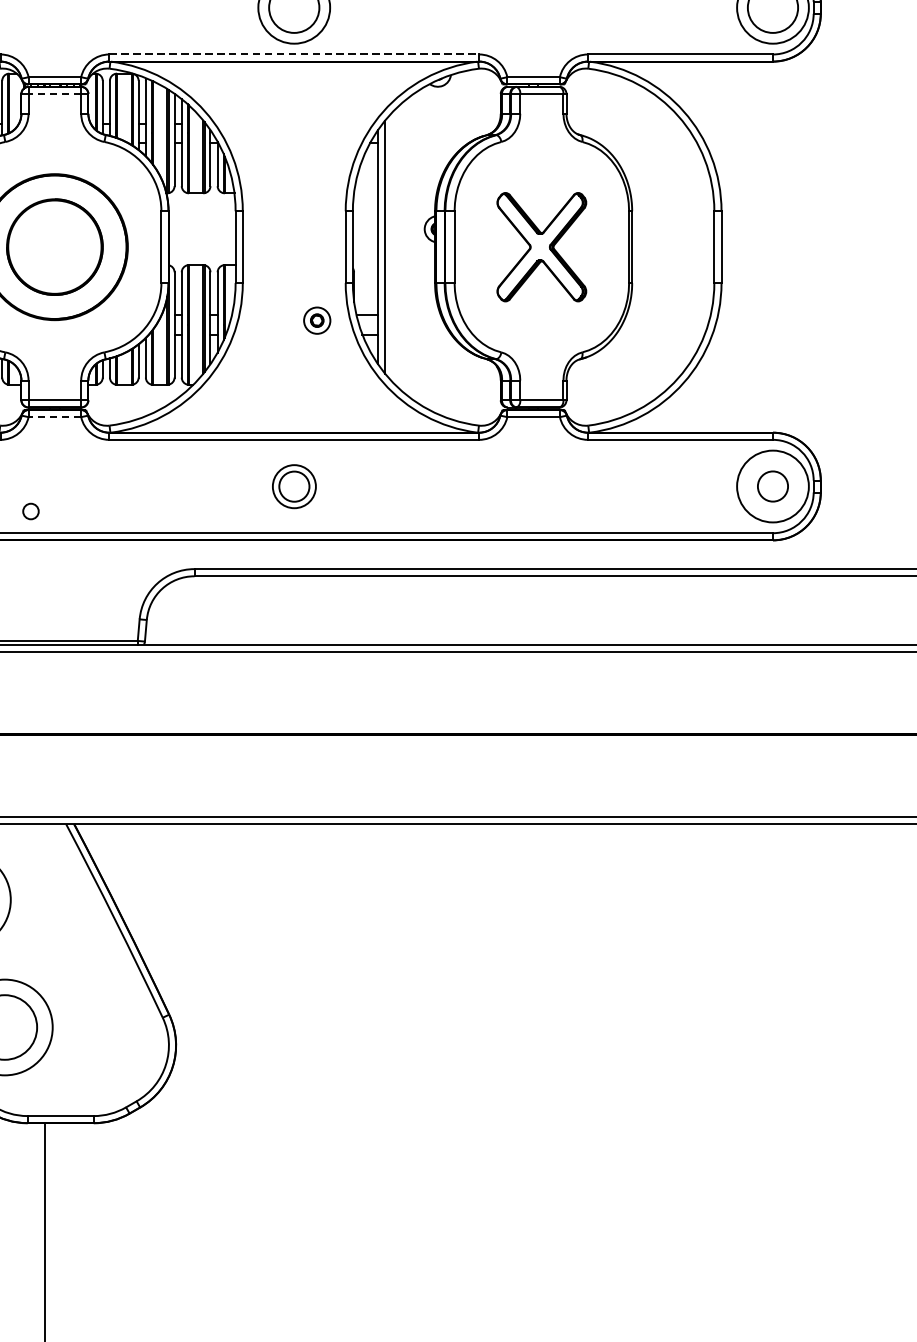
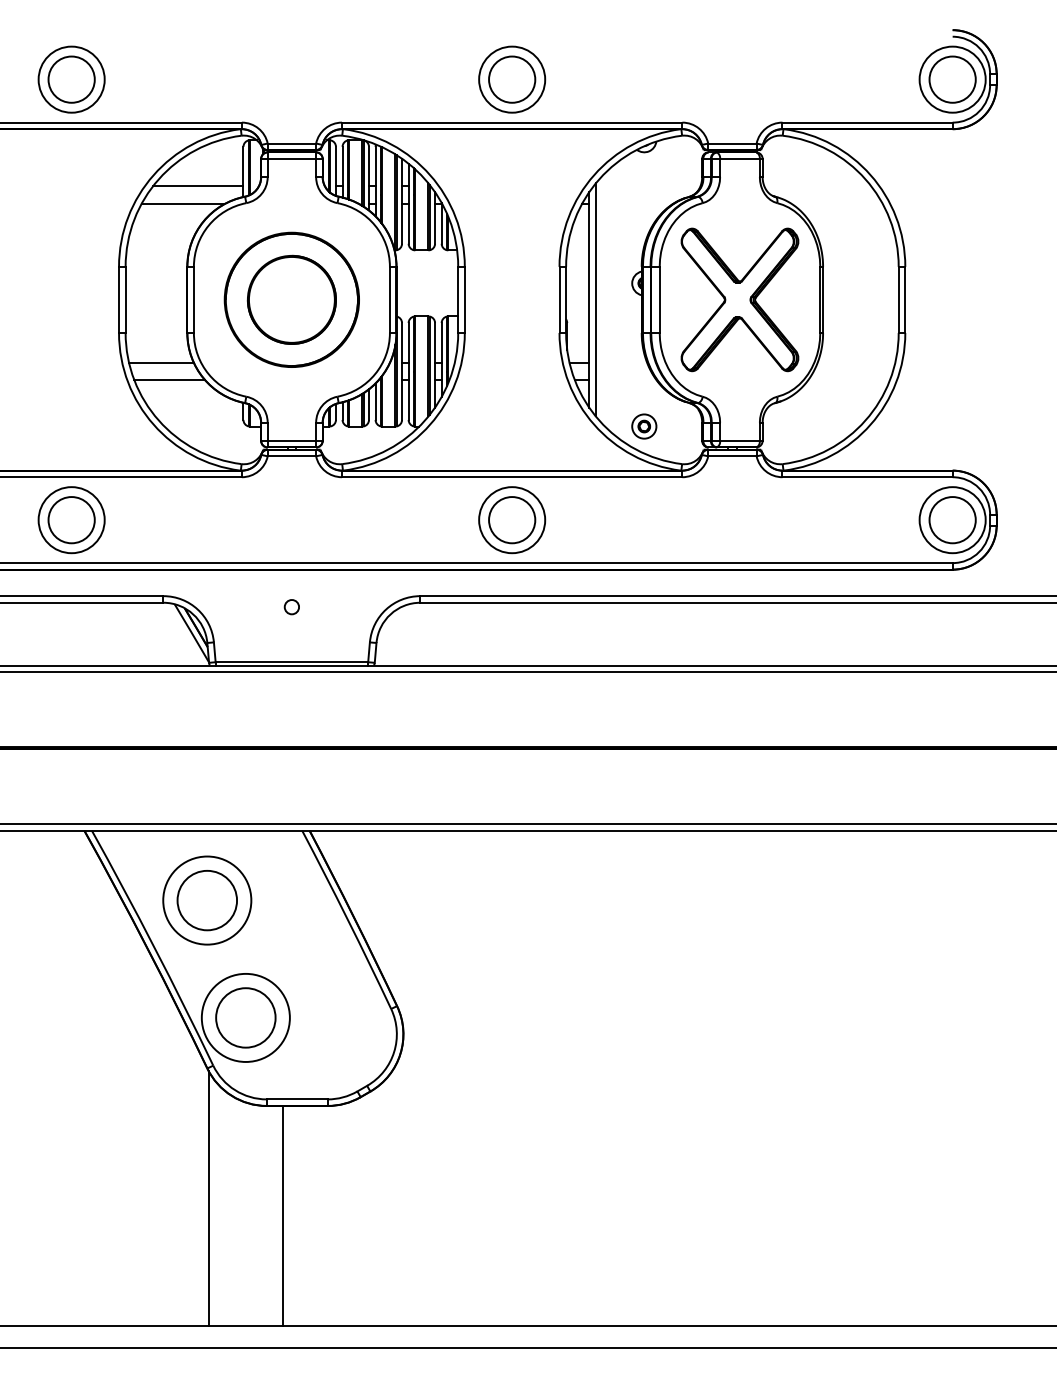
line: (294, 54) -> (512, 122), dashed -> solid
line: (54, 93) -> (291, 158), dashed -> solid
part: (541, 246) -> (739, 299), size x1.43
part: (317, 320) -> (644, 426), moved
line: (54, 417) -> (291, 456), dashed -> solid
part: (294, 486) -> (512, 520), size x1.67
circle: (772, 486) -> (952, 520), size x1.67
circle: (30, 511) -> (291, 607), moved

